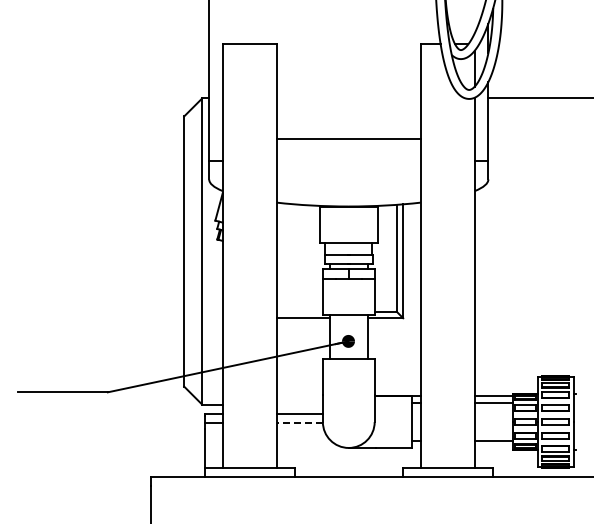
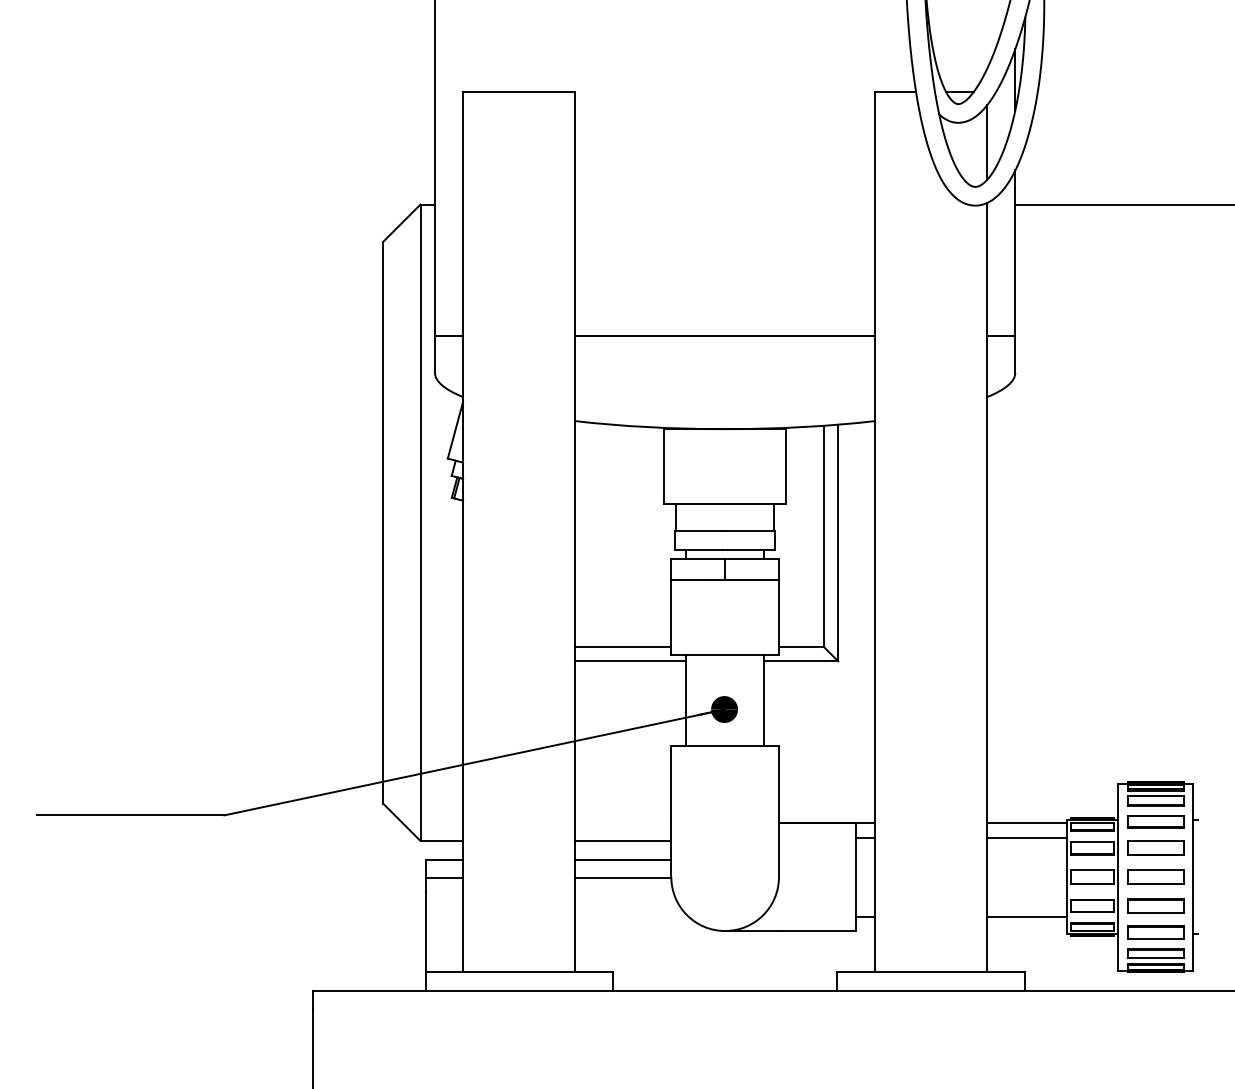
line: (348, 139) -> (724, 335), moved
line: (299, 311) -> (622, 647), added
line: (299, 404) -> (622, 840), added
line: (299, 422) -> (622, 878), dashed -> solid

